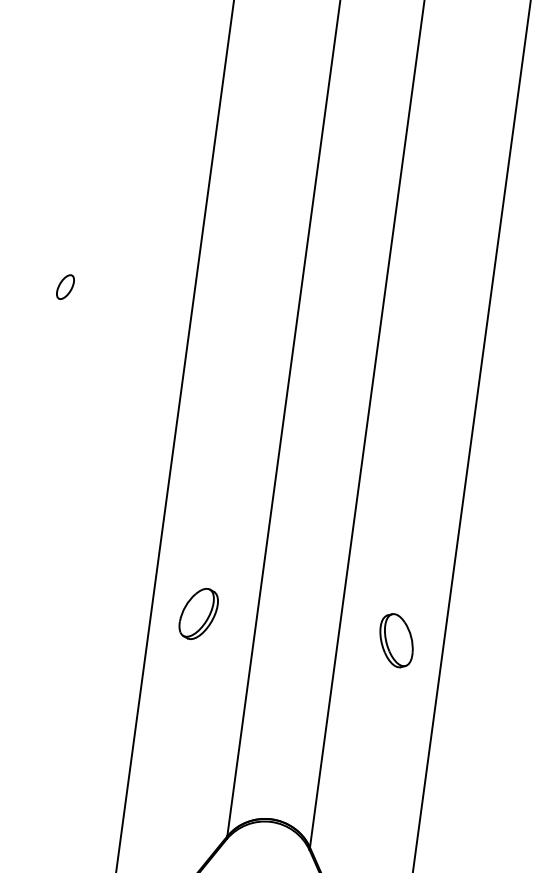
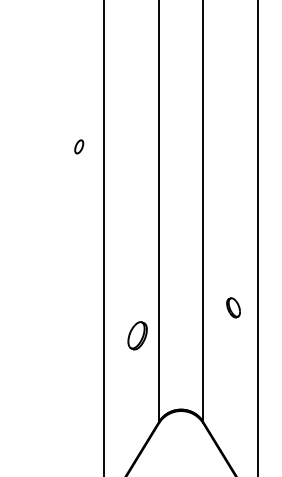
part: (66, 286) -> (79, 146), moved
part: (198, 613) -> (137, 335), moved
part: (396, 640) -> (233, 307), size x0.7

